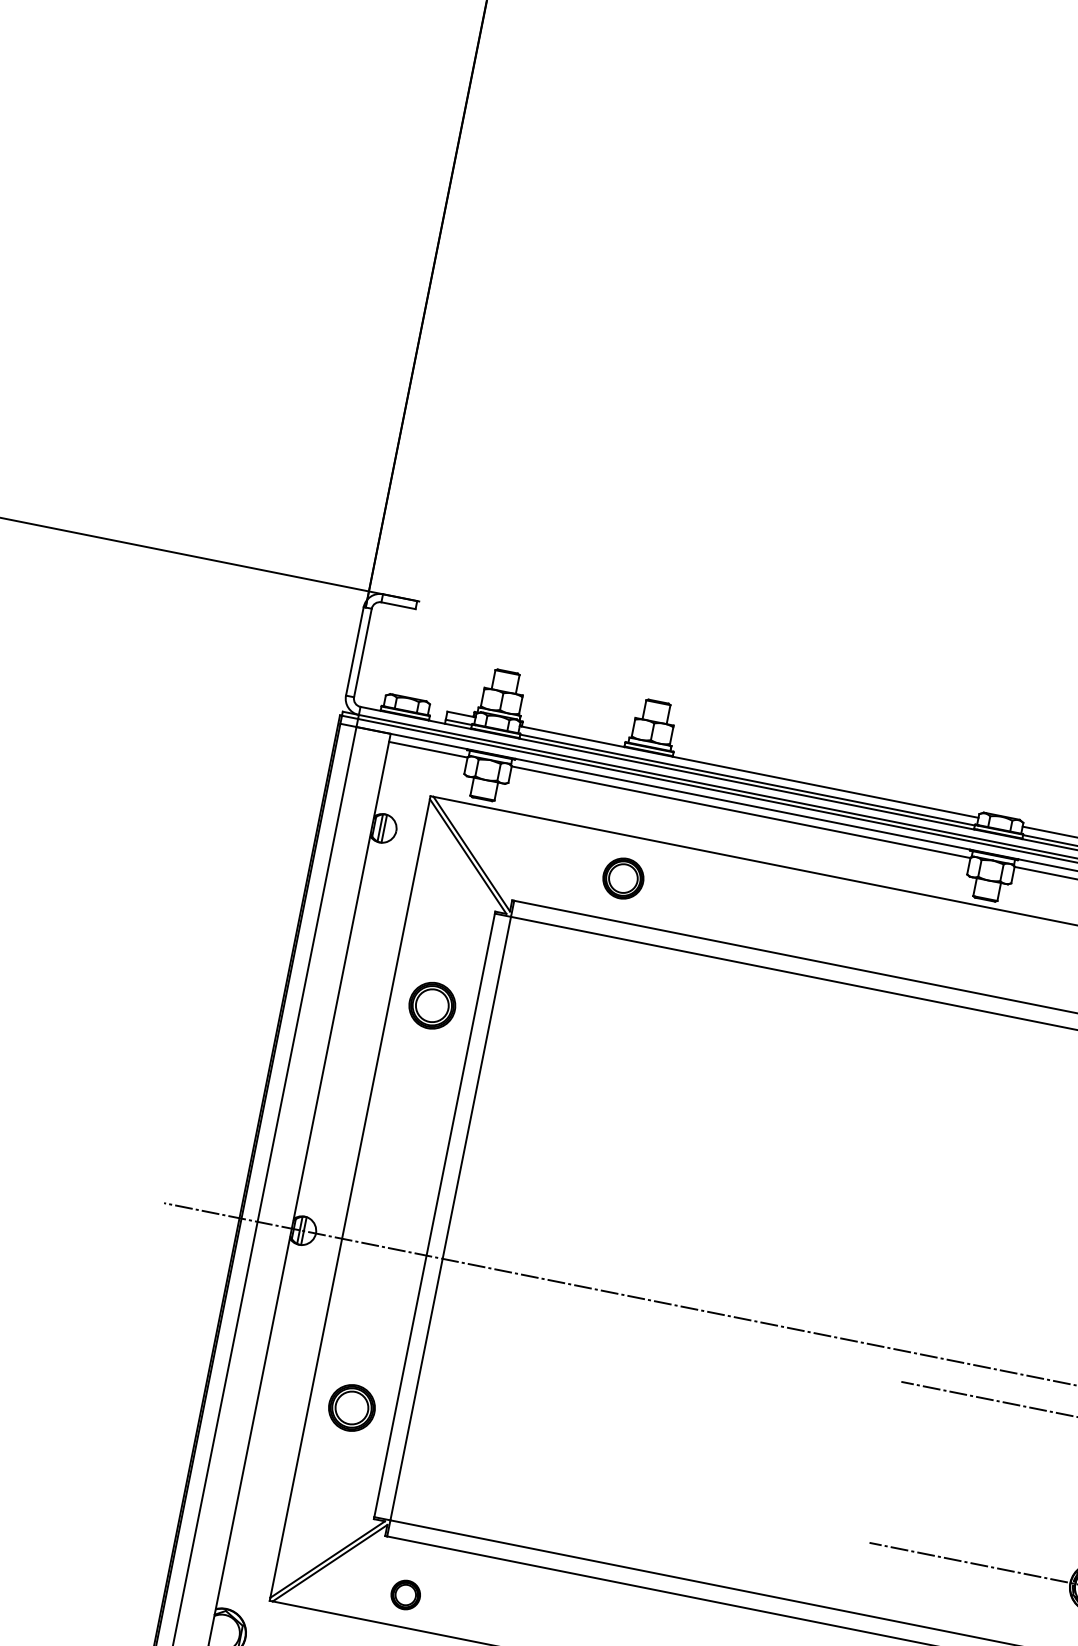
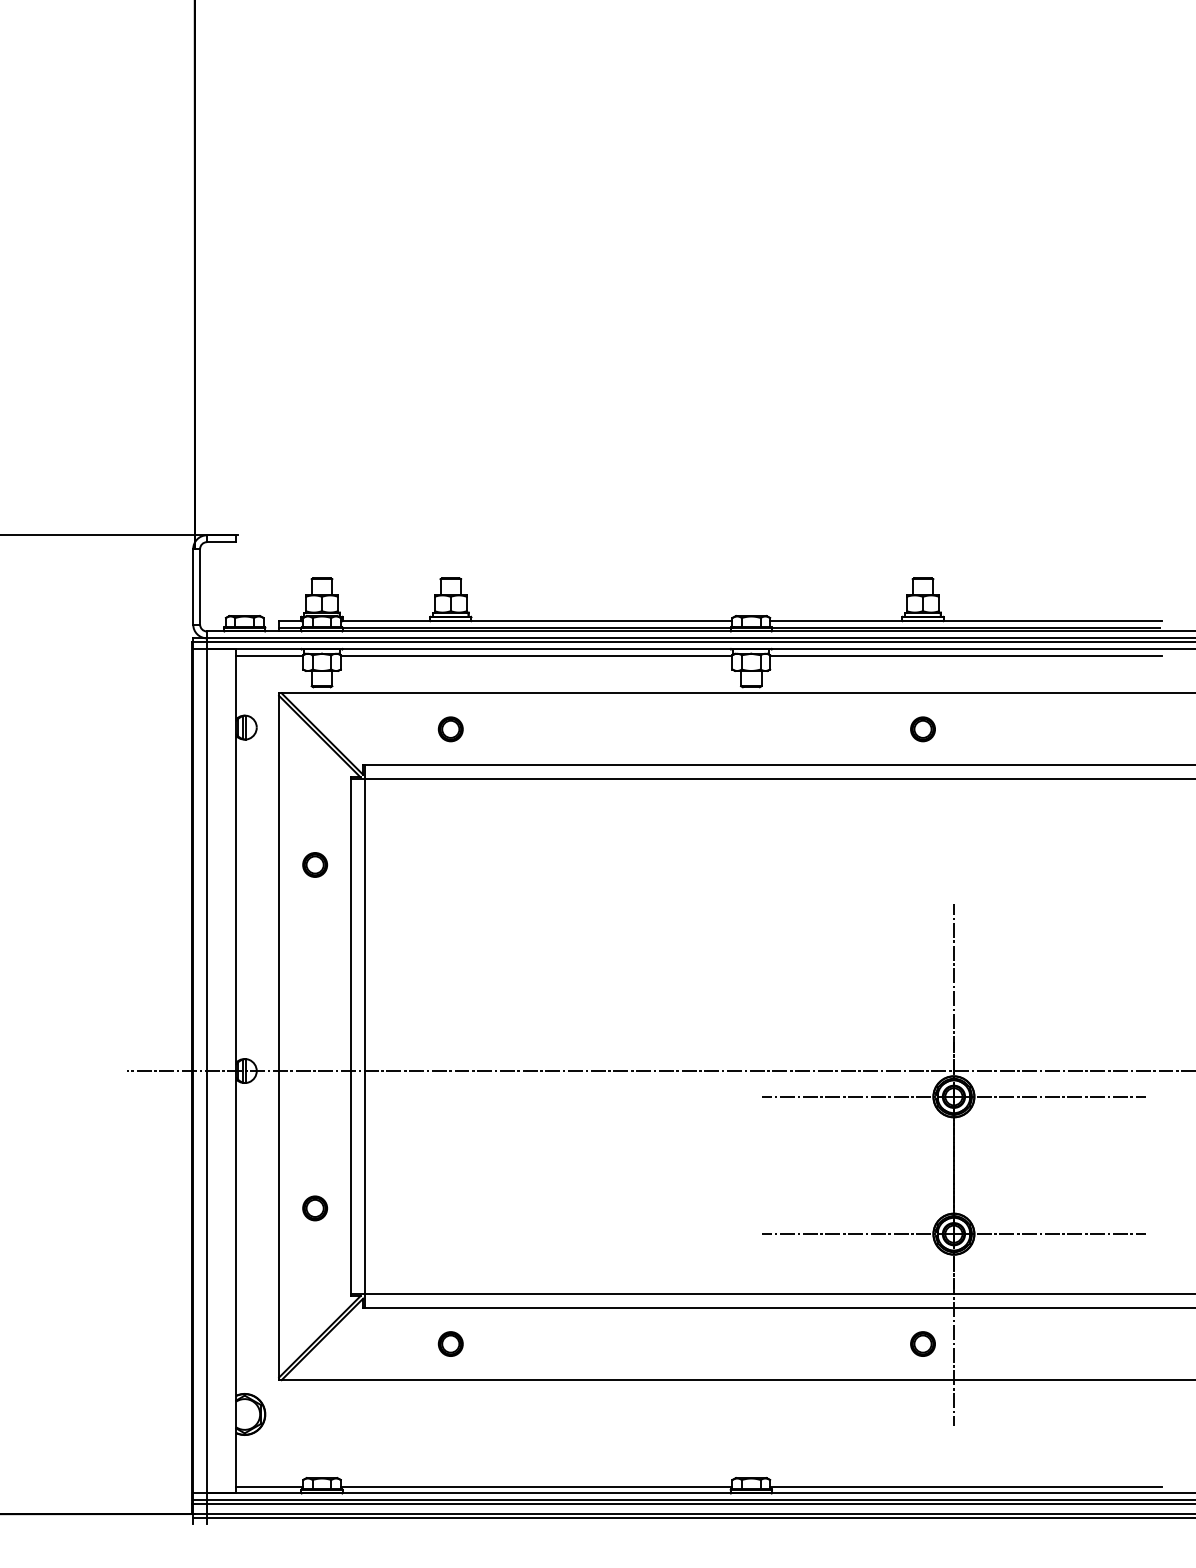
part: (622, 878) -> (450, 729), size x0.71
part: (433, 1005) -> (315, 864), size x0.62
part: (352, 1408) -> (315, 1208), size x0.62
part: (405, 1594) -> (450, 1343), moved

